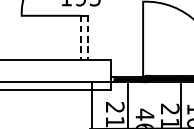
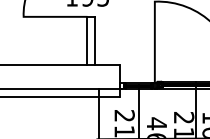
line: (80, 37) -> (87, 40), dashed -> solid
line: (88, 37) -> (95, 40), dashed -> solid

